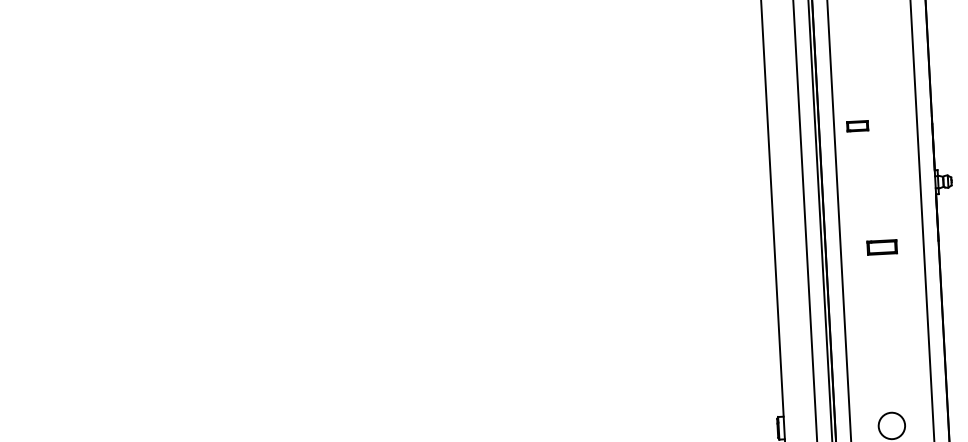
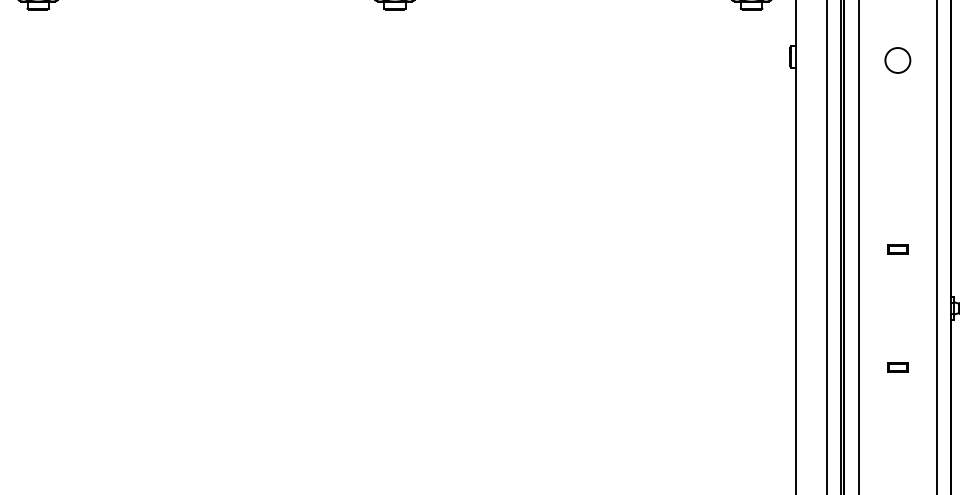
part: (857, 126) -> (897, 249), moved
part: (881, 247) -> (897, 367), size x0.71

